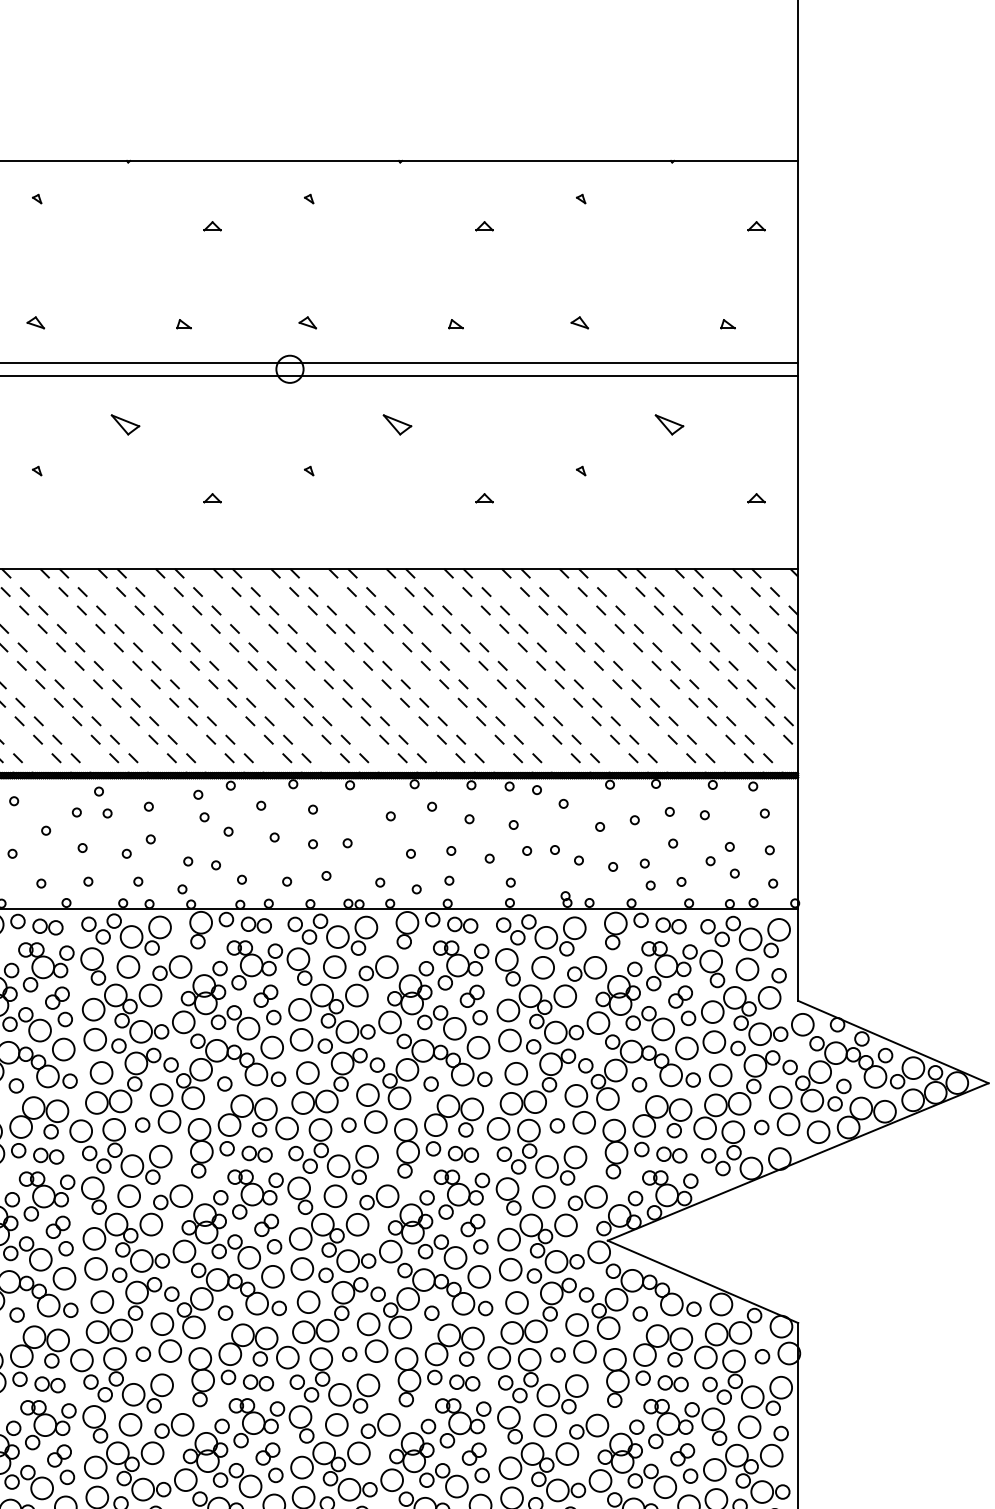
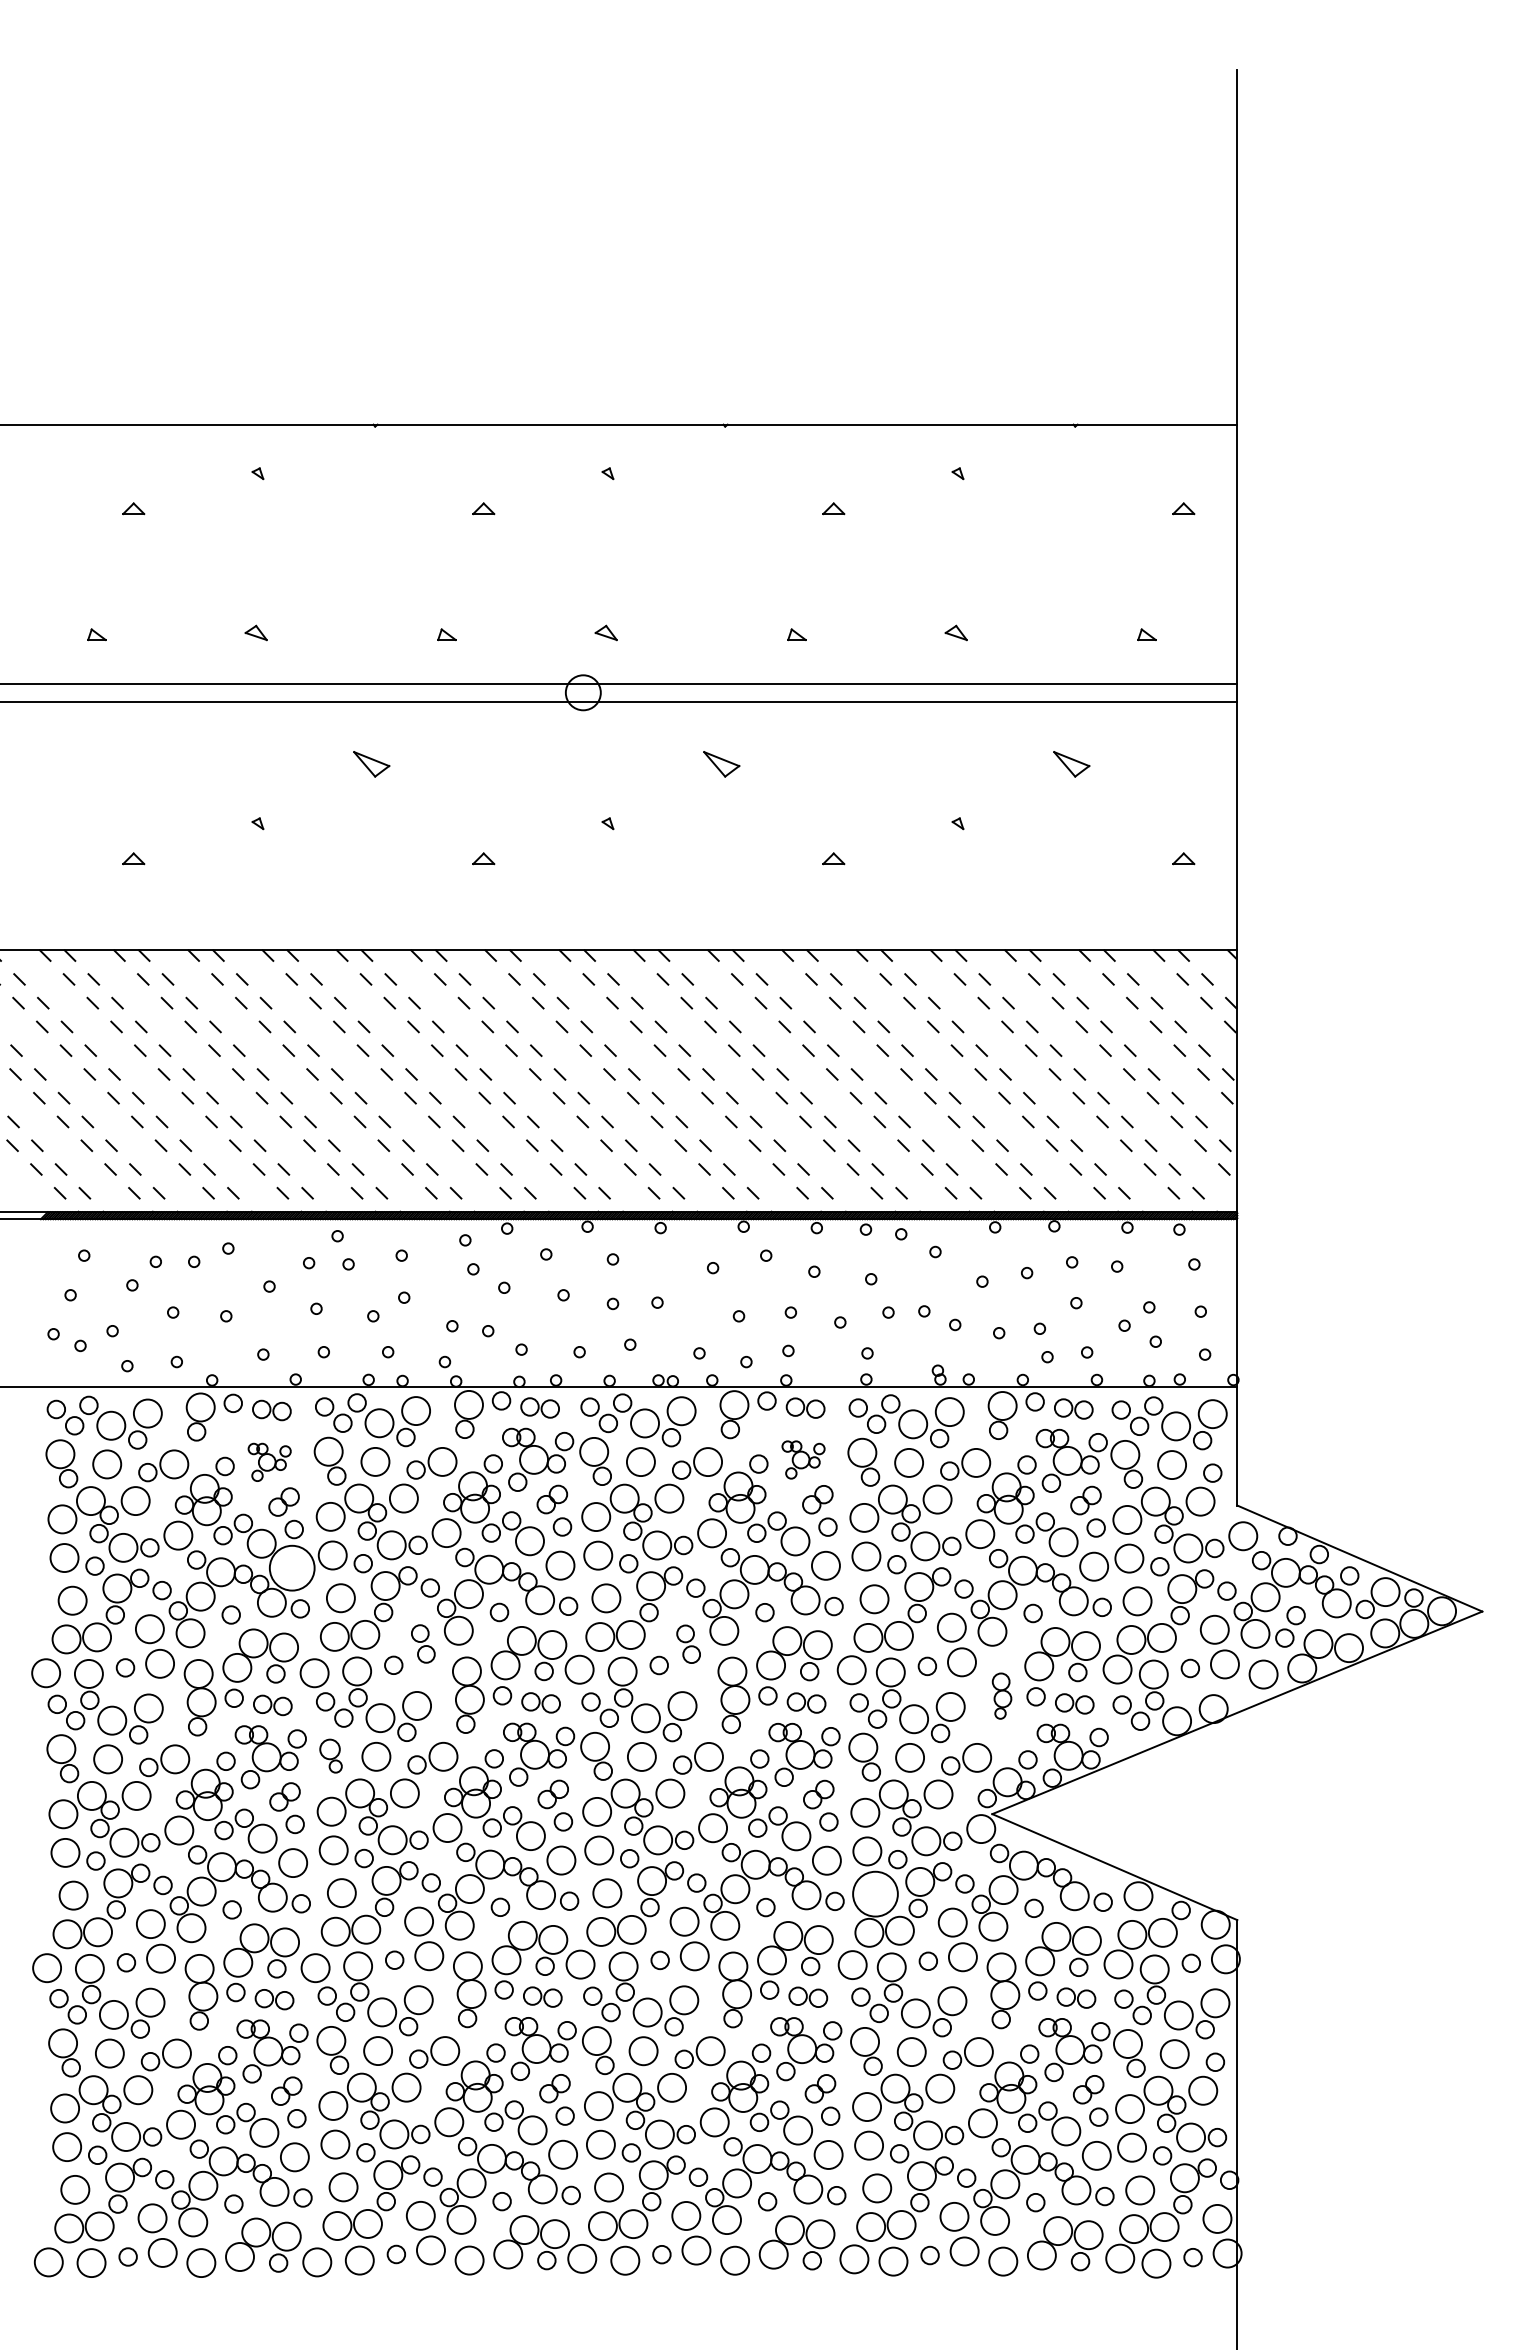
part: (461, 965) -> (803, 1459), size x0.6
part: (46, 967) -> (269, 1462), size x0.6
circle: (63, 1049) -> (292, 1568), size x1.6
part: (165, 1108) -> (423, 1643), size x0.6
part: (371, 1108) -> (688, 1644), size x0.6
part: (614, 1148) -> (1001, 1695), size x0.6
part: (93, 1195) -> (330, 1755), size x0.7
circle: (517, 1303) -> (875, 1894), size x1.6

